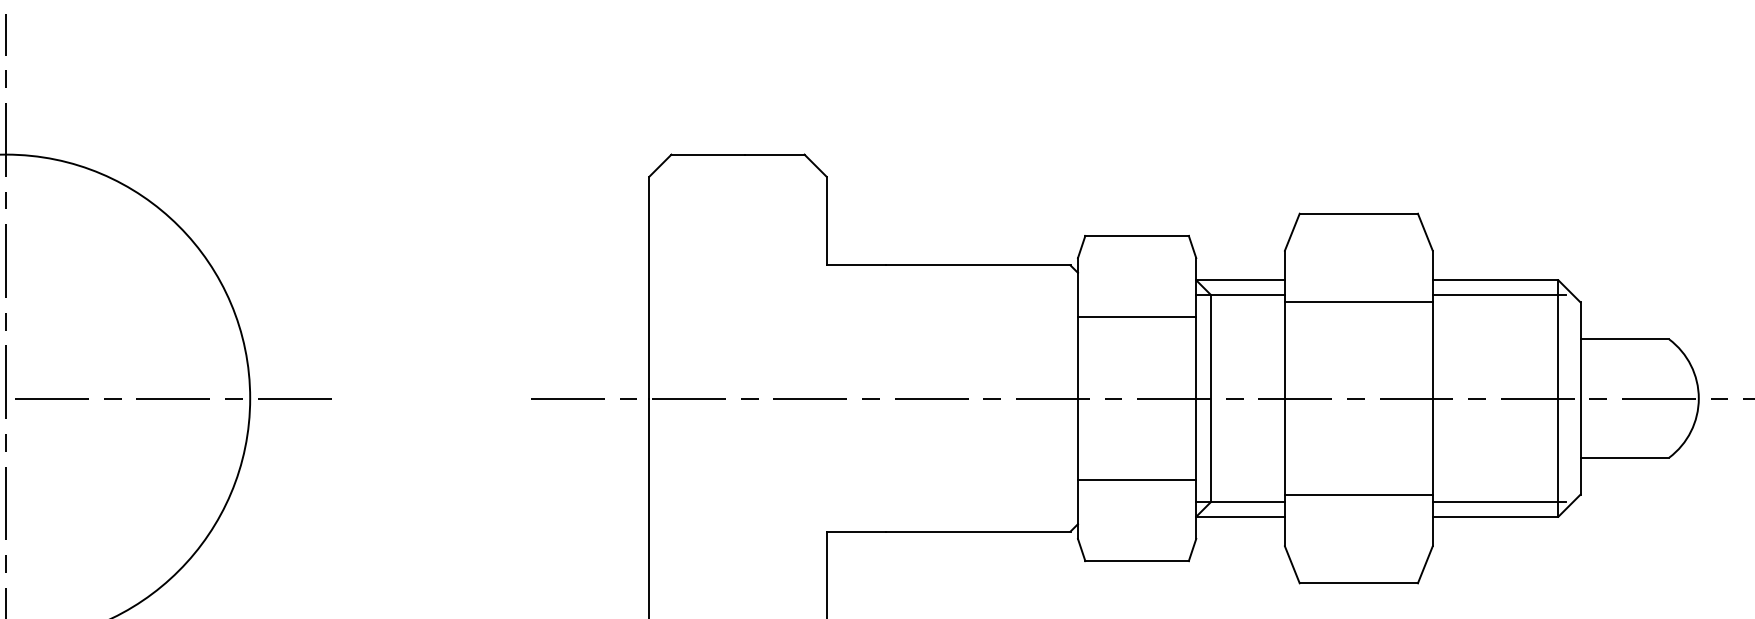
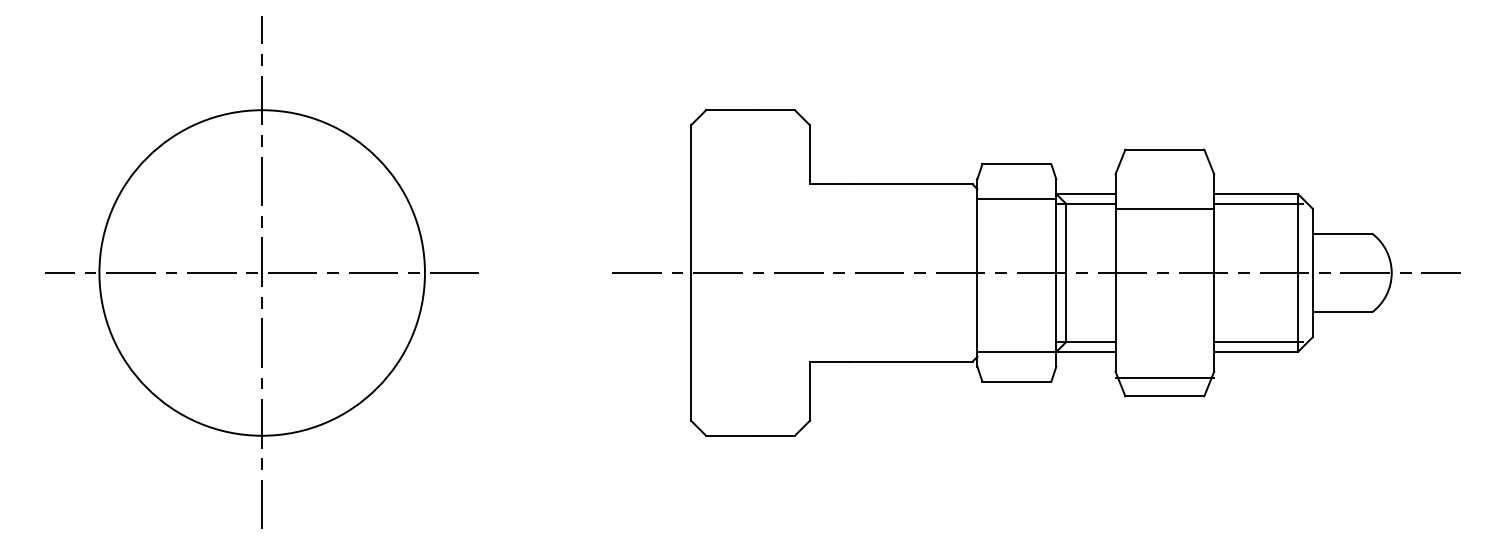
line: (1136, 316) -> (1016, 198), moved
line: (1136, 480) -> (1016, 352), moved
line: (1358, 495) -> (1164, 378), moved

